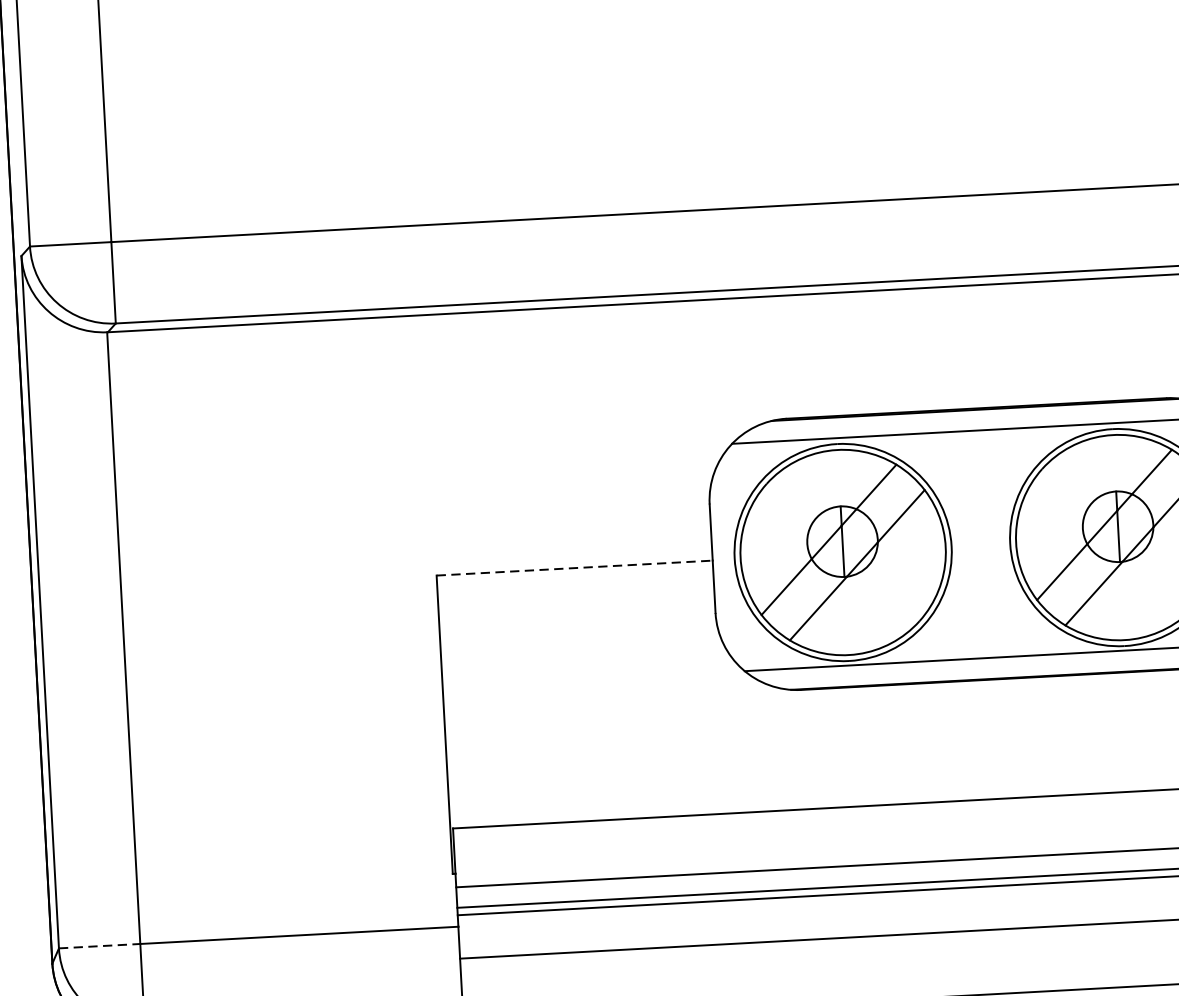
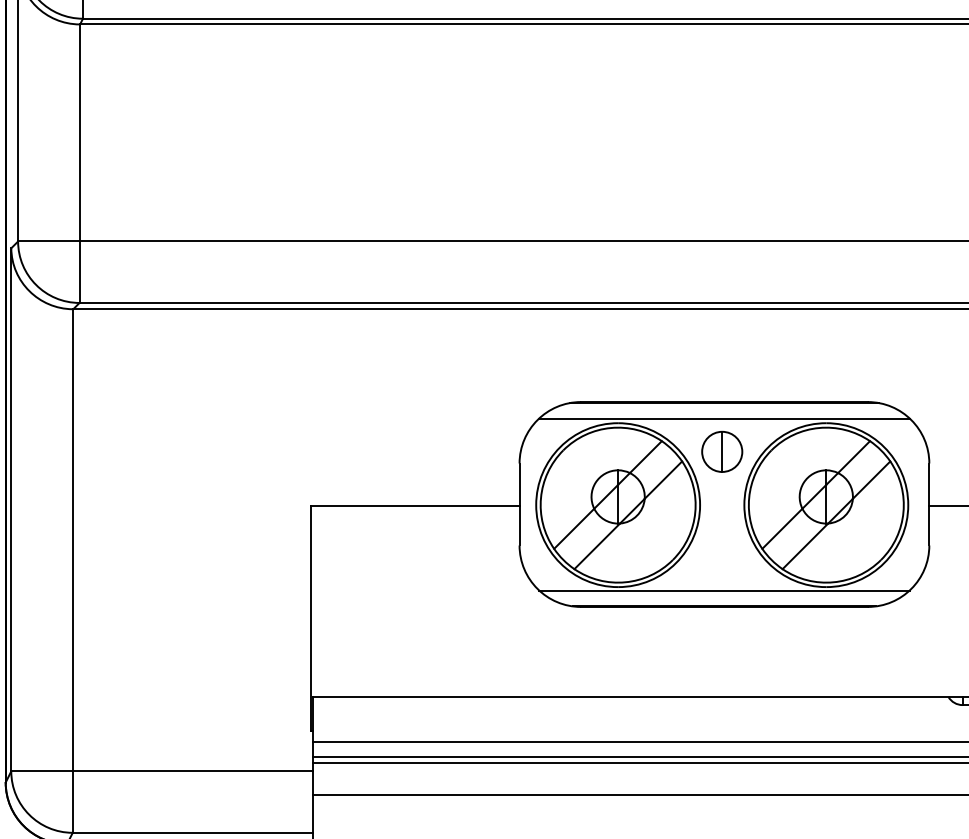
part: (977, 474) -> (722, 451), added
line: (574, 567) -> (415, 505), dashed -> solid
line: (100, 946) -> (42, 771), dashed -> solid

